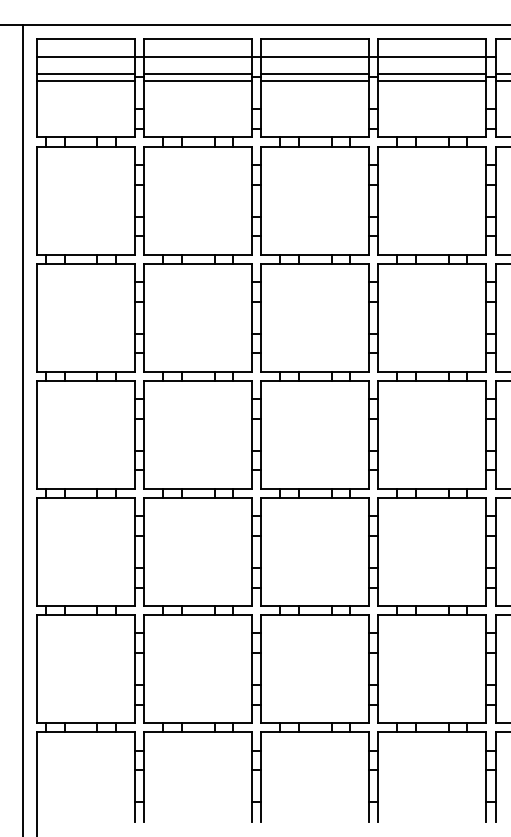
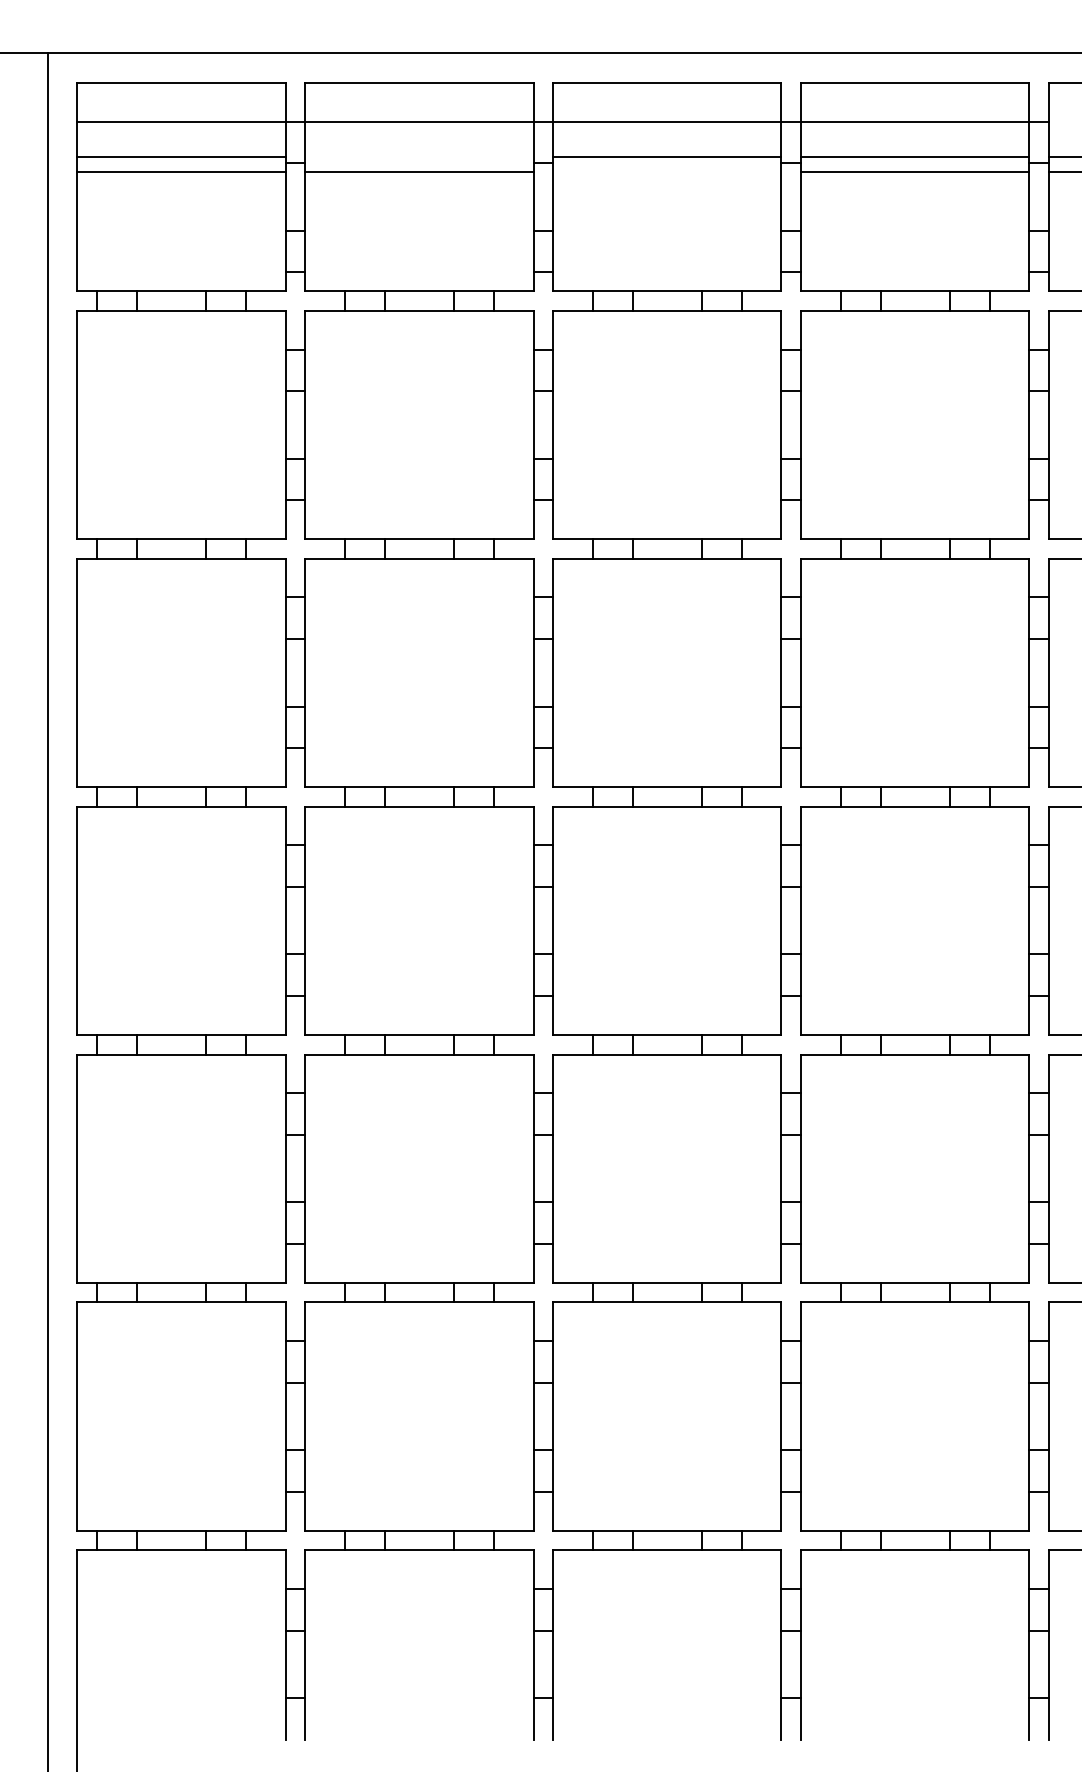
line: (197, 74) -> (418, 157), removed
line: (315, 81) -> (668, 172), removed

